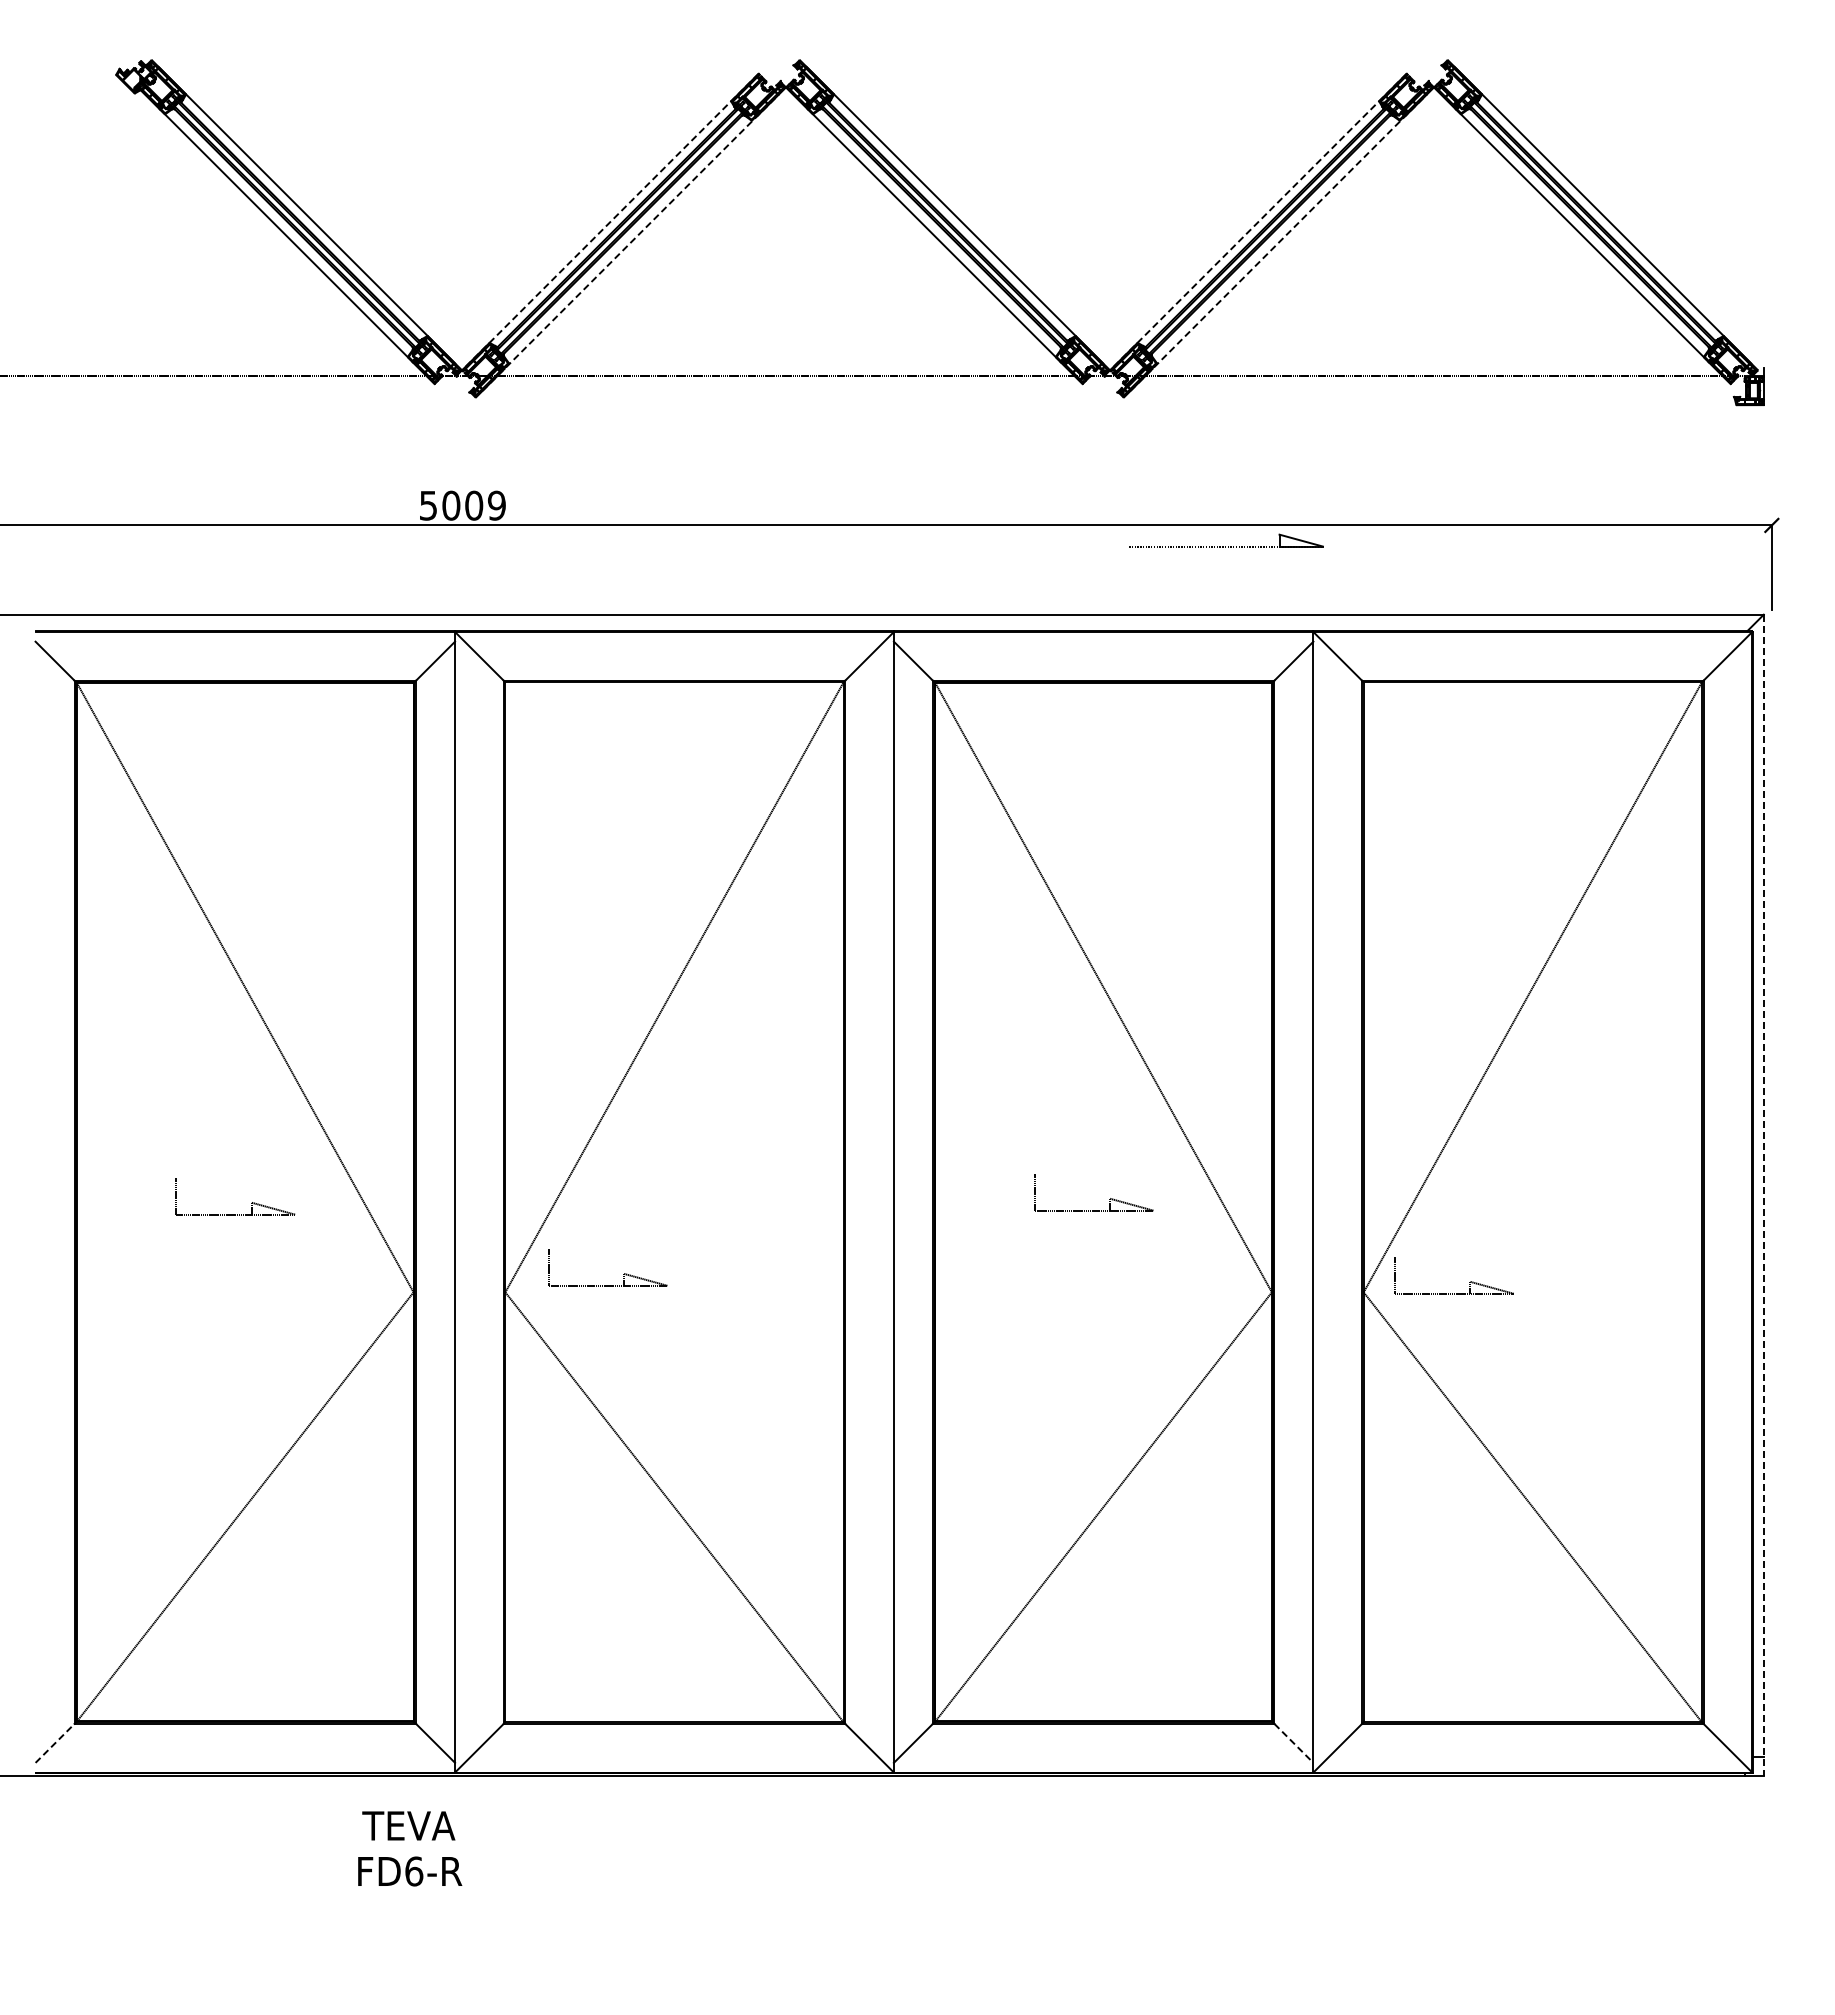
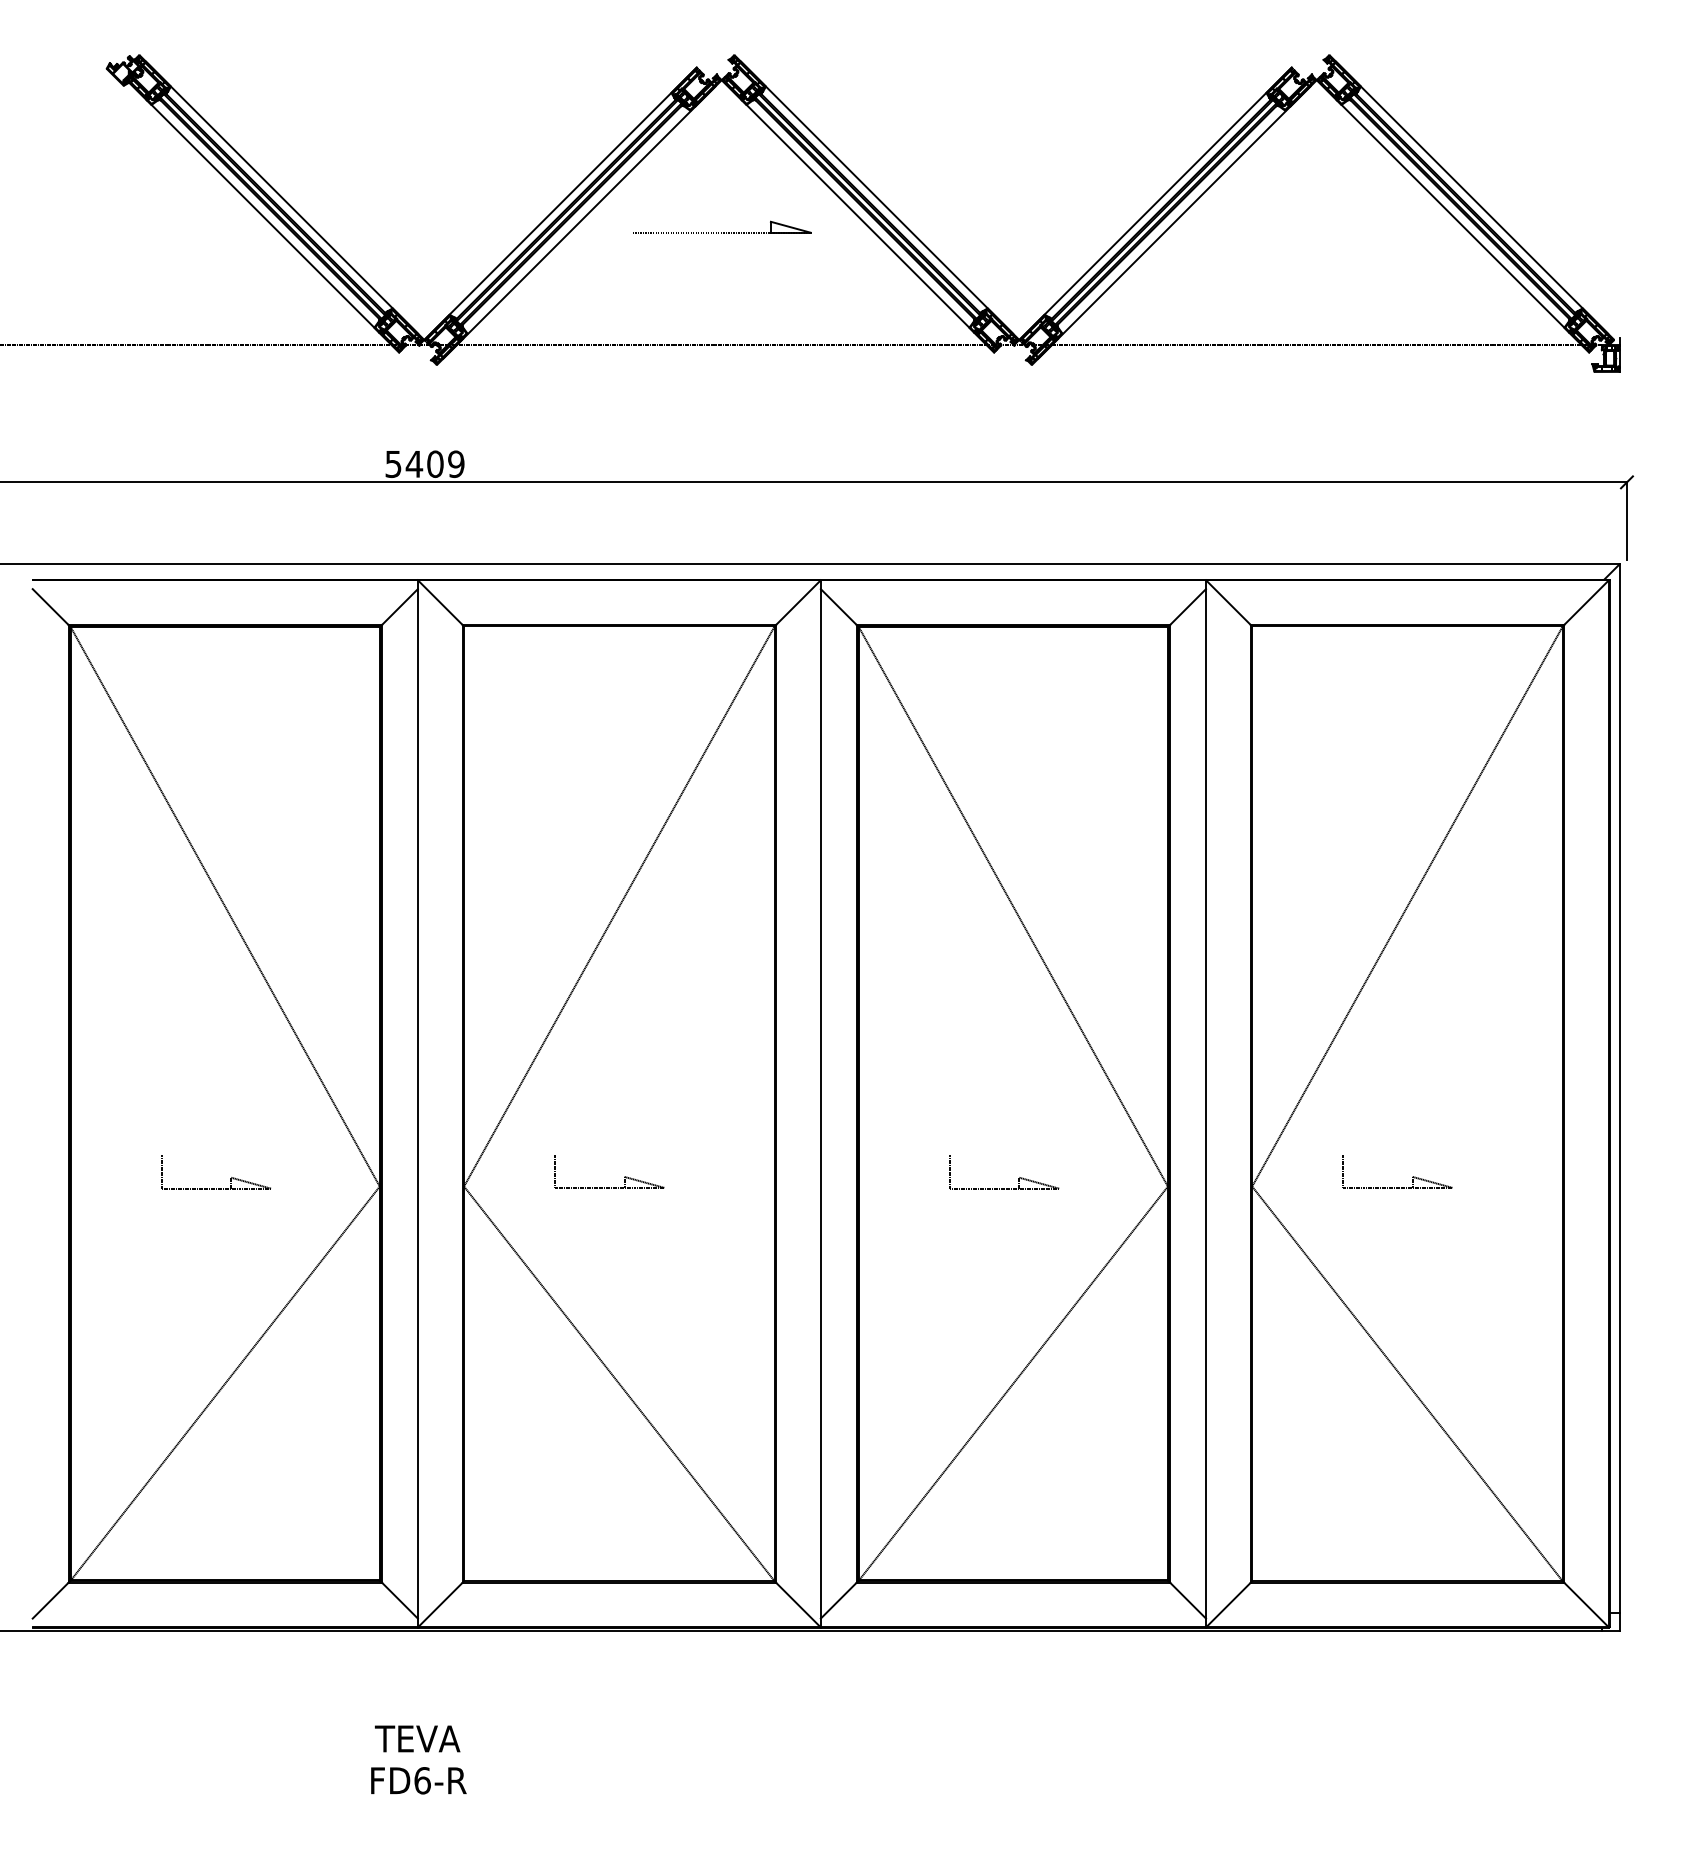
line: (610, 222) -> (560, 204), dashed -> solid
line: (1258, 222) -> (1155, 204), dashed -> solid
line: (630, 242) -> (578, 222), dashed -> solid
line: (1278, 242) -> (1173, 222), dashed -> solid
text: (450, 505) -> (413, 464), 5009 -> 5409
part: (1225, 546) -> (721, 232), moved
line: (1763, 1195) -> (1619, 1097), dashed -> solid
part: (1109, 1199) -> (1018, 1178), moved
part: (251, 1203) -> (230, 1178), moved
part: (623, 1274) -> (623, 1177), moved
part: (1469, 1282) -> (1411, 1177), moved
line: (55, 1743) -> (51, 1600), dashed -> solid
line: (1293, 1743) -> (1187, 1600), dashed -> solid
text: (410, 1848) -> (419, 1759), moved

